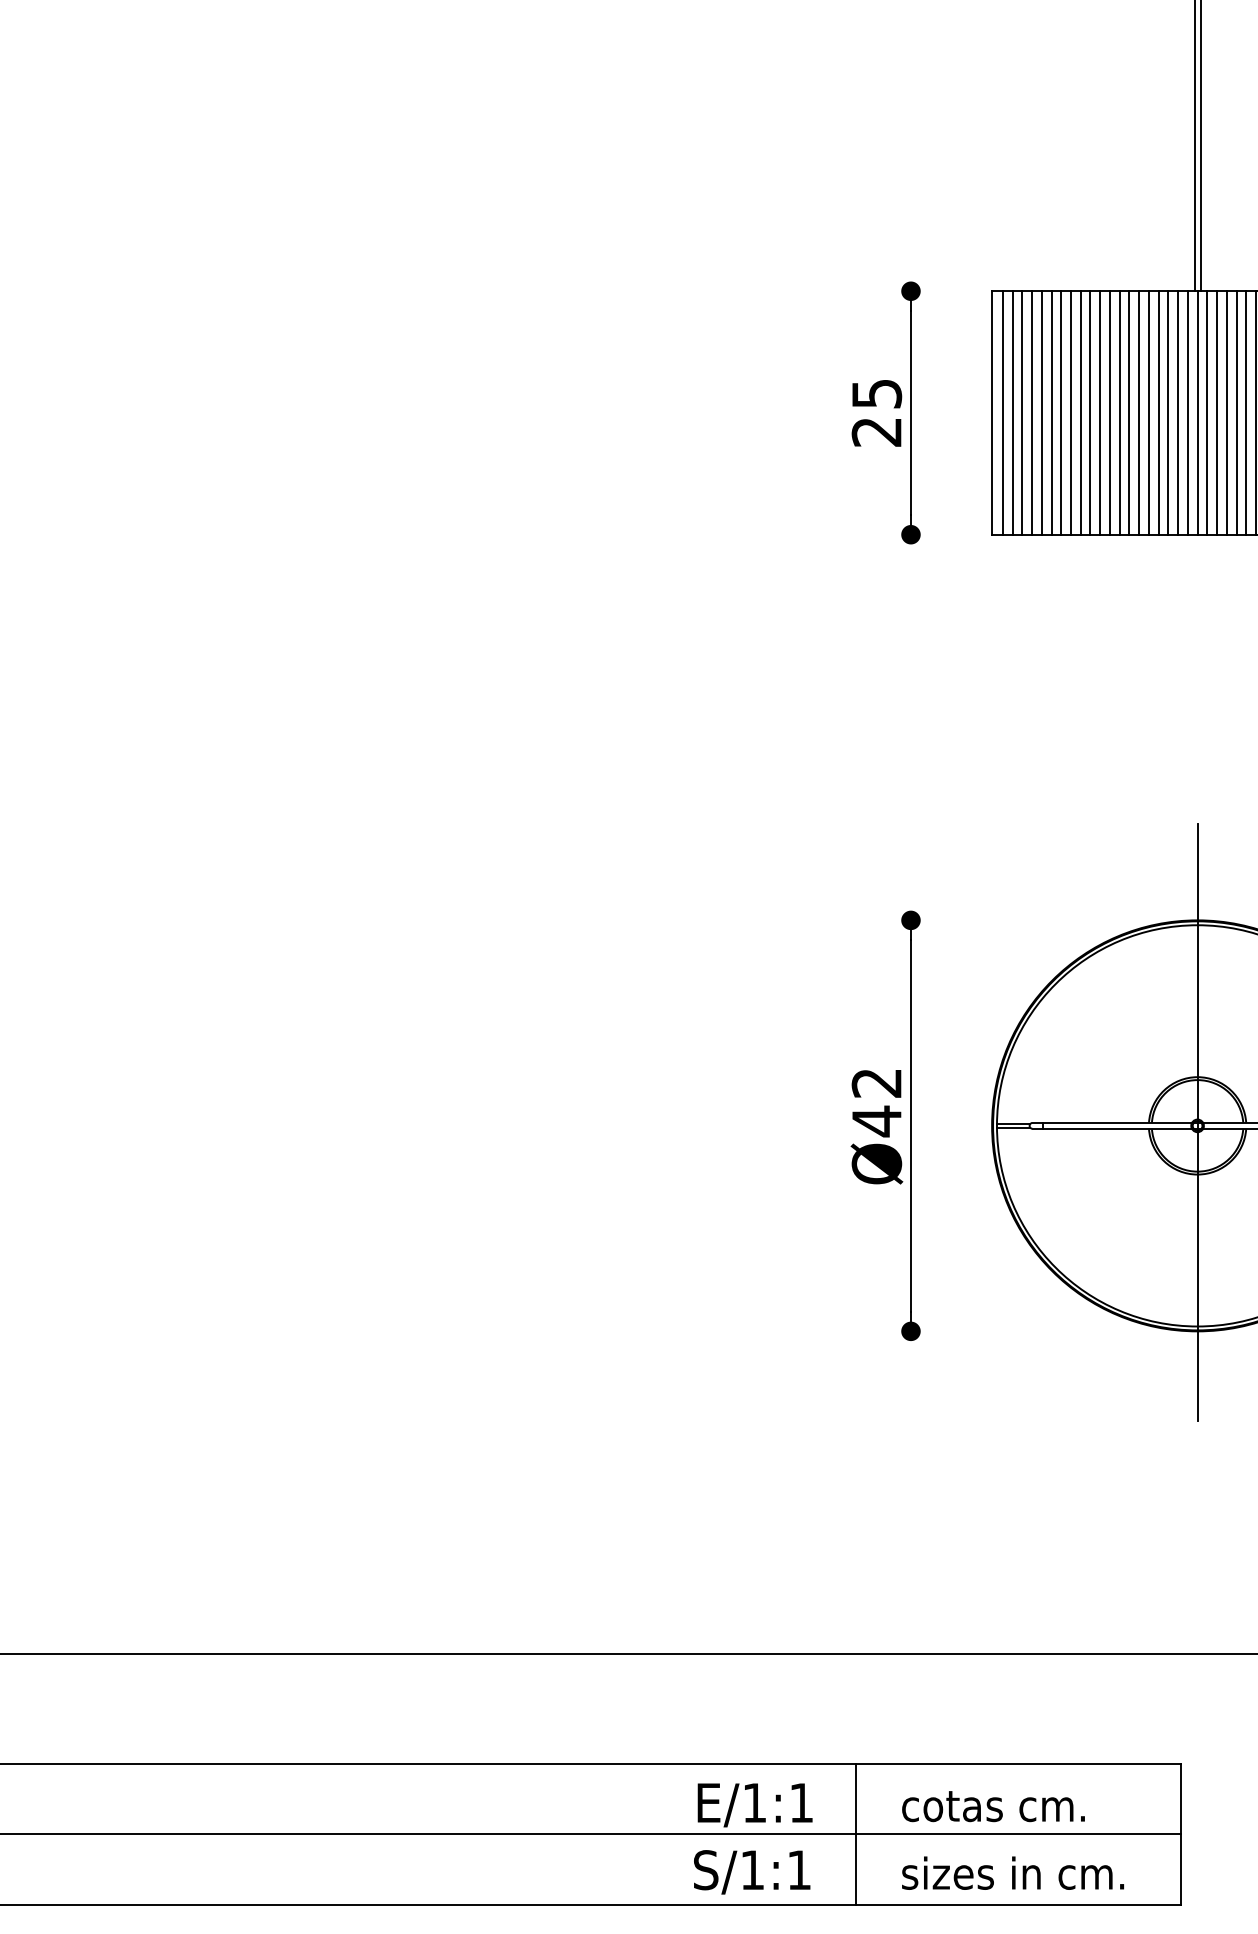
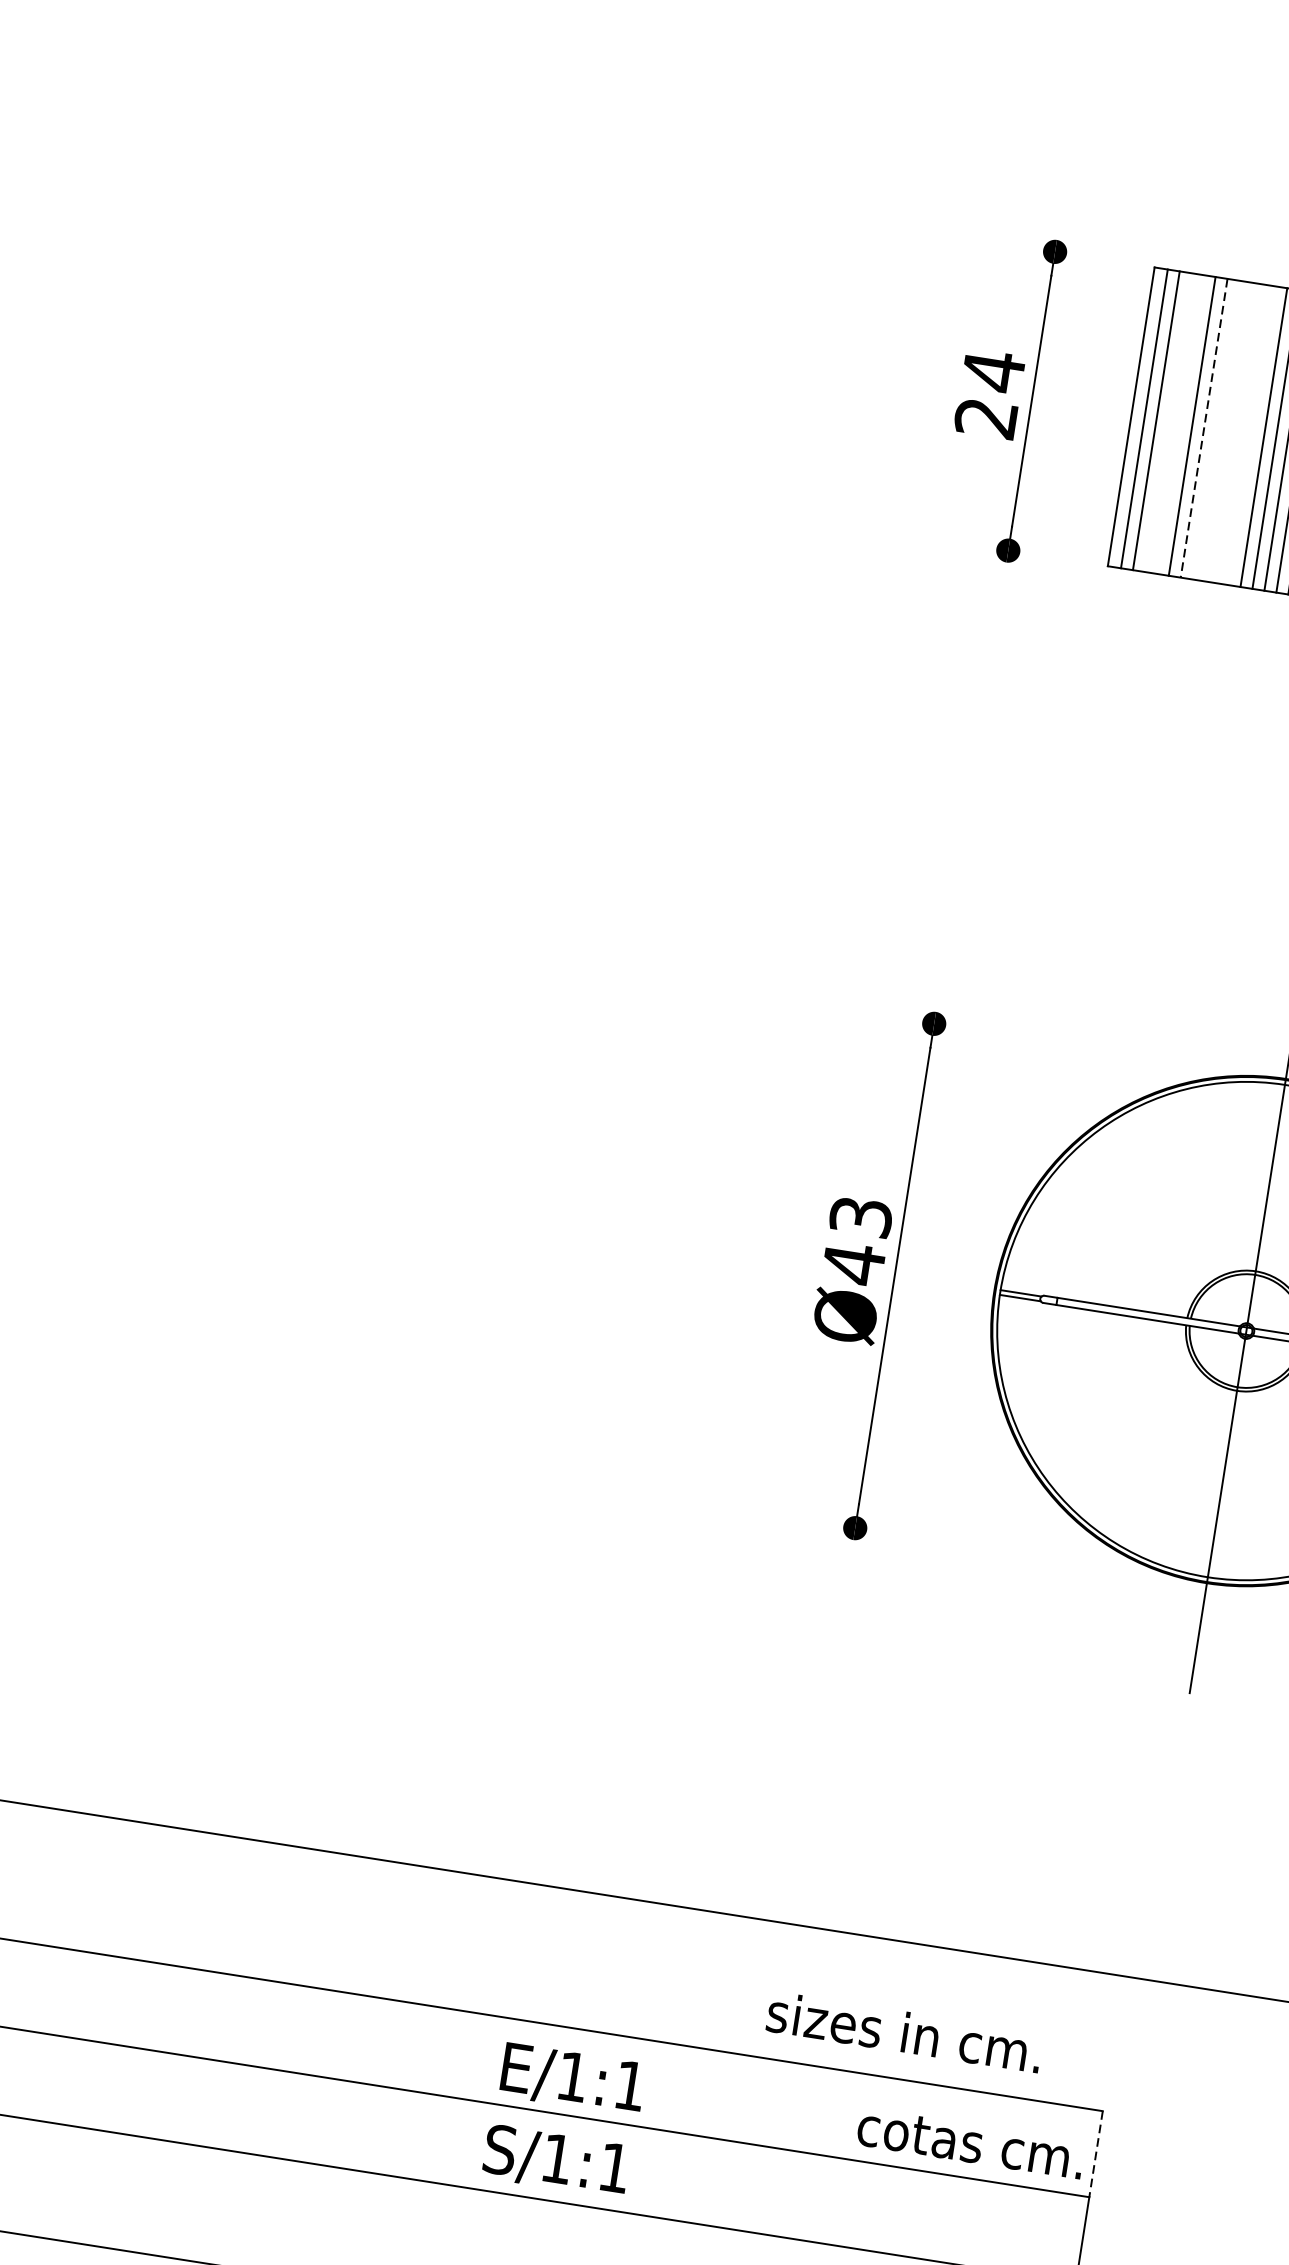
text: (877, 393) -> (994, 370), 25 -> 24
line: (1022, 412) -> (1168, 422), removed
line: (1032, 412) -> (1180, 424), removed
line: (1051, 412) -> (1204, 427), solid -> dashed
line: (1061, 412) -> (1216, 429), removed
line: (1070, 412) -> (1227, 431), removed
line: (1080, 412) -> (1239, 433), removed
line: (1090, 412) -> (1252, 435), removed
text: (876, 1082) -> (860, 1216), Ø42 -> Ø43
line: (1180, 1799) -> (1096, 2154), solid -> dashed
text: (993, 1806) -> (970, 2143), moved
line: (855, 1834) -> (690, 2134), removed
text: (1012, 1872) -> (904, 2031), moved

